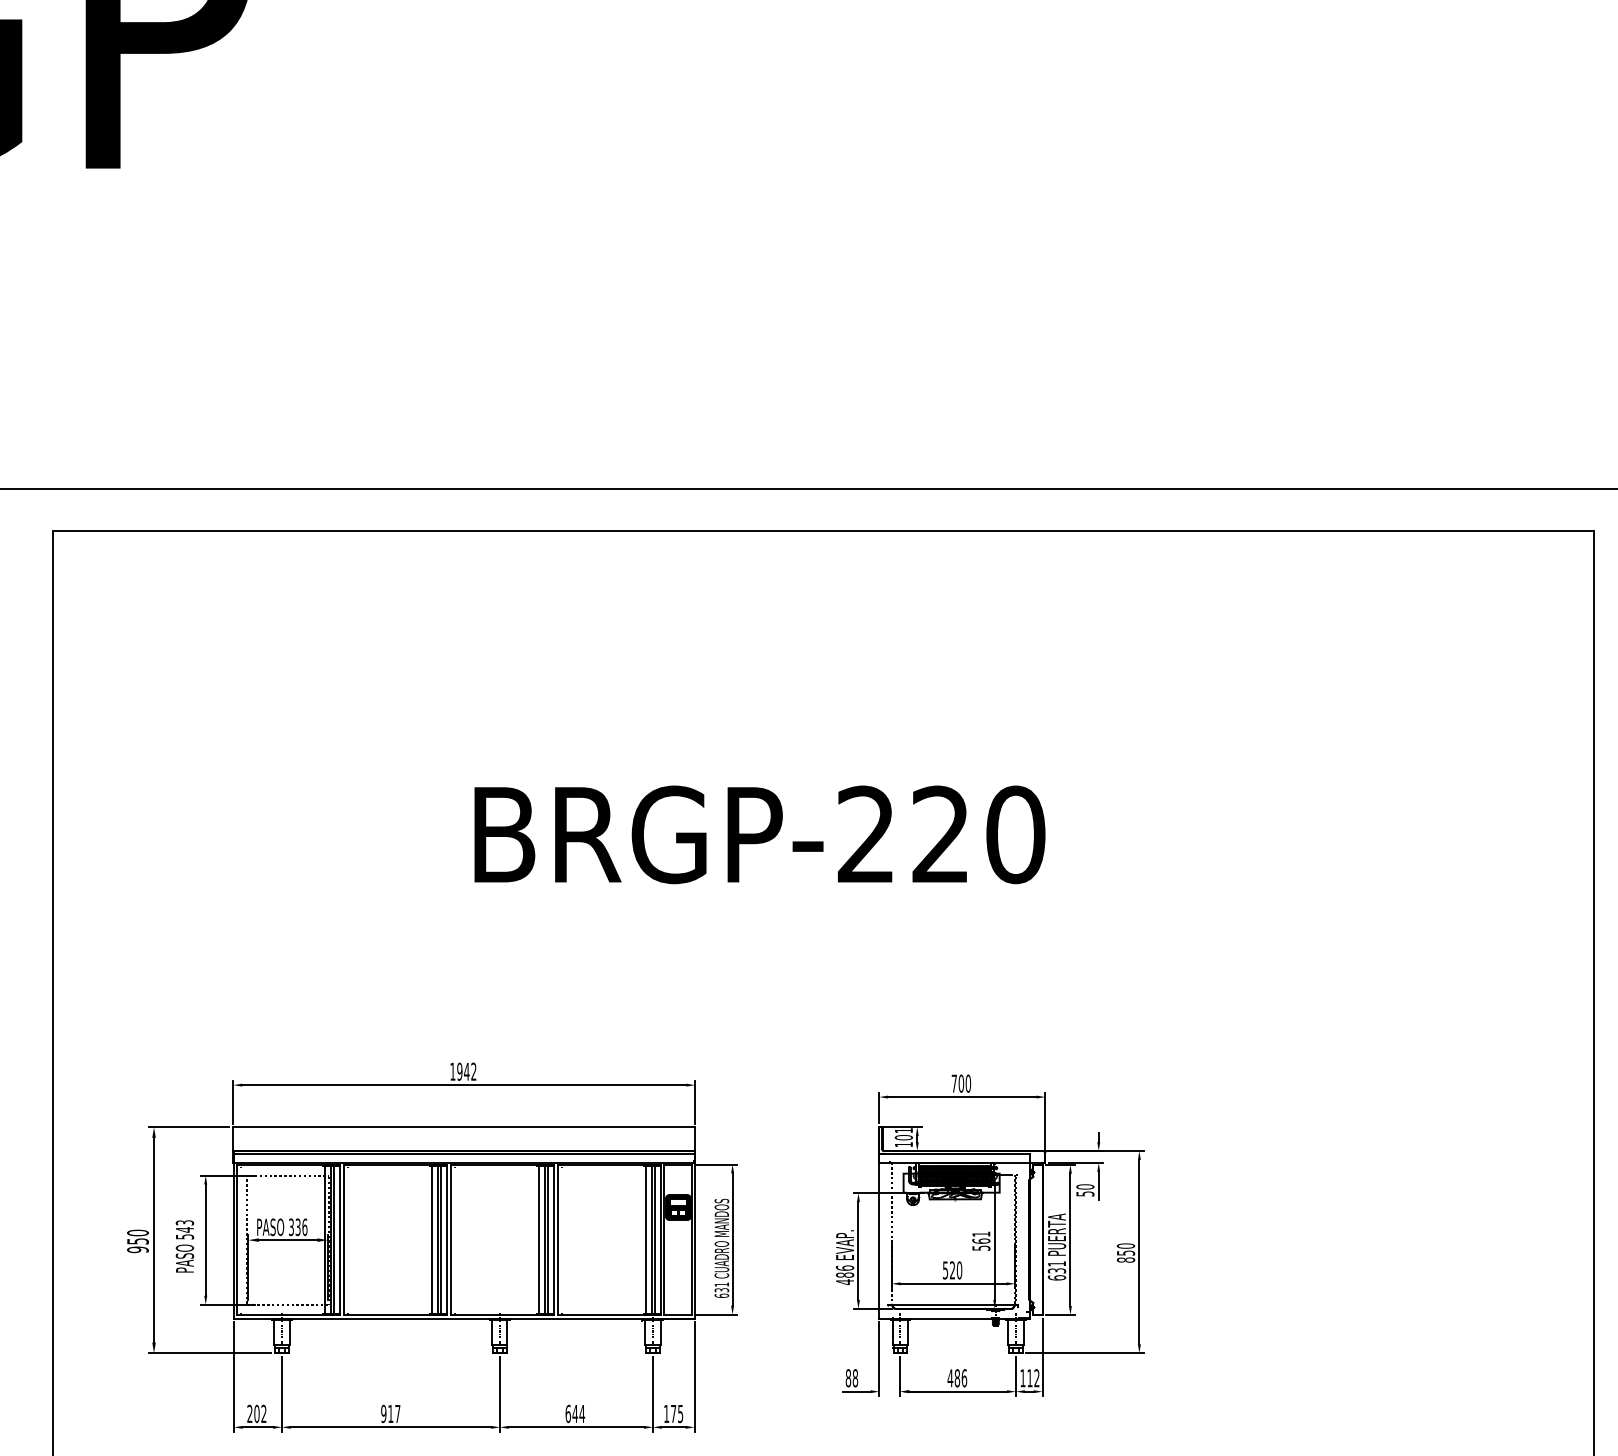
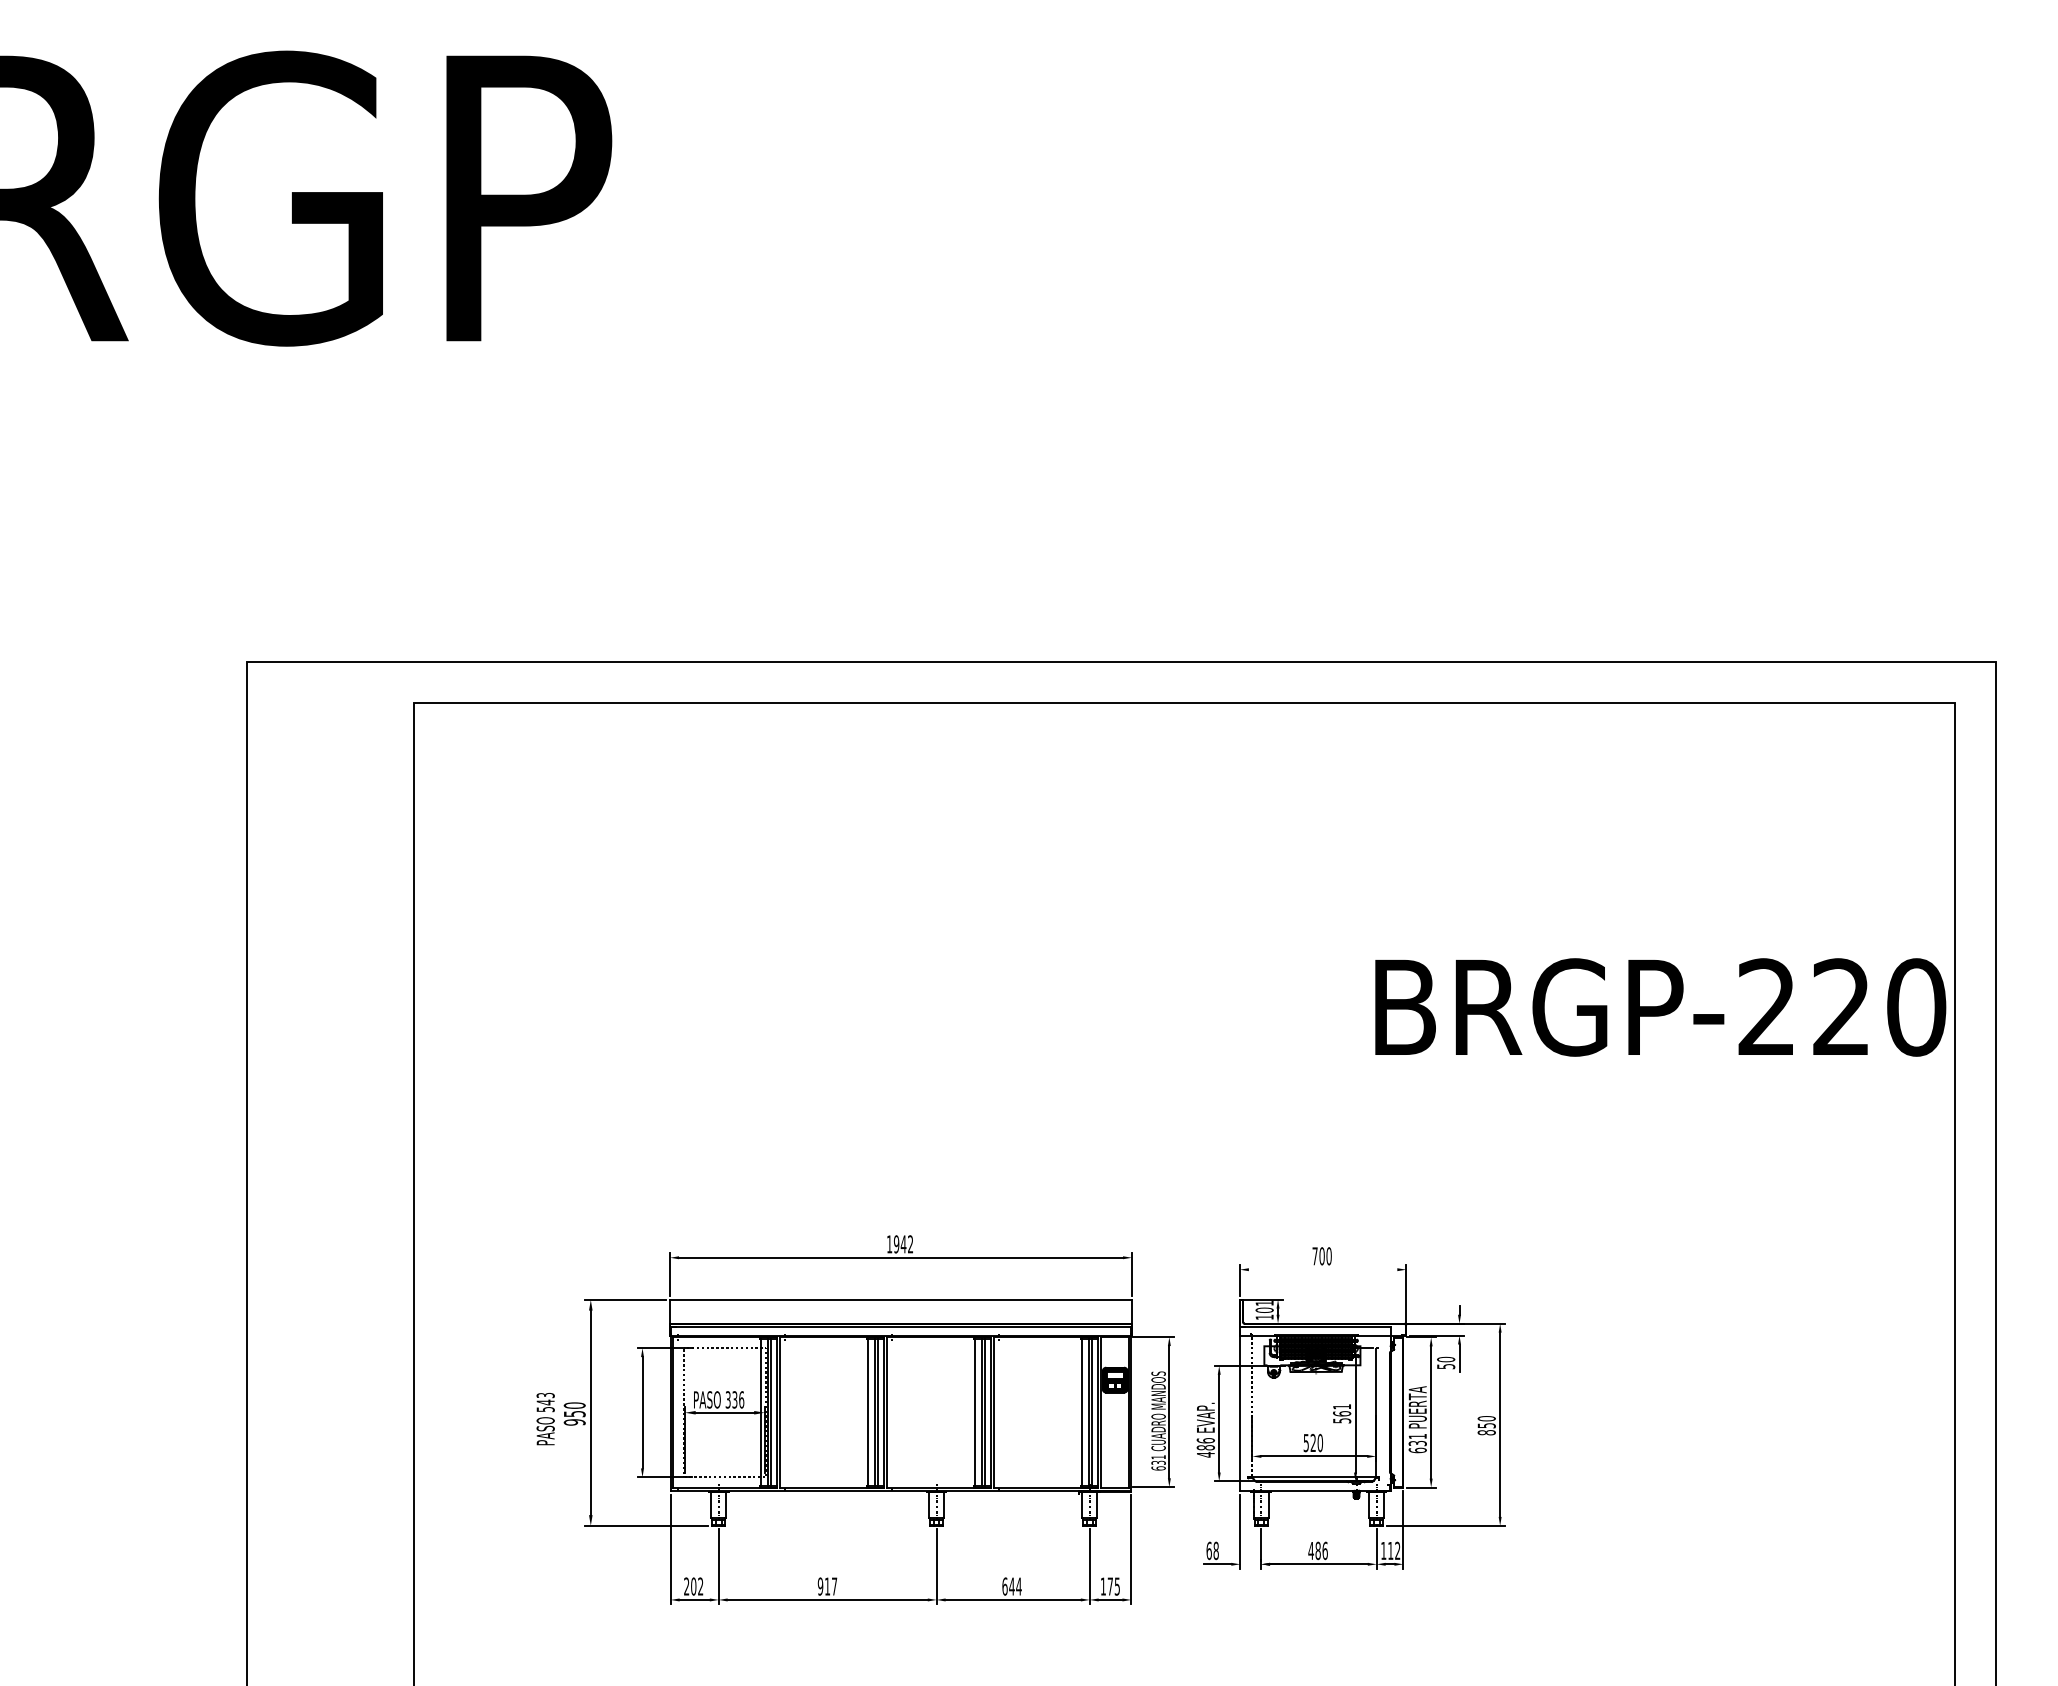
text: (759, 834) -> (1660, 1007), moved
line: (961, 1096) -> (1322, 1269), removed
part: (431, 1246) -> (868, 1419), moved
text: (847, 1377) -> (1208, 1550), 88 -> 68

